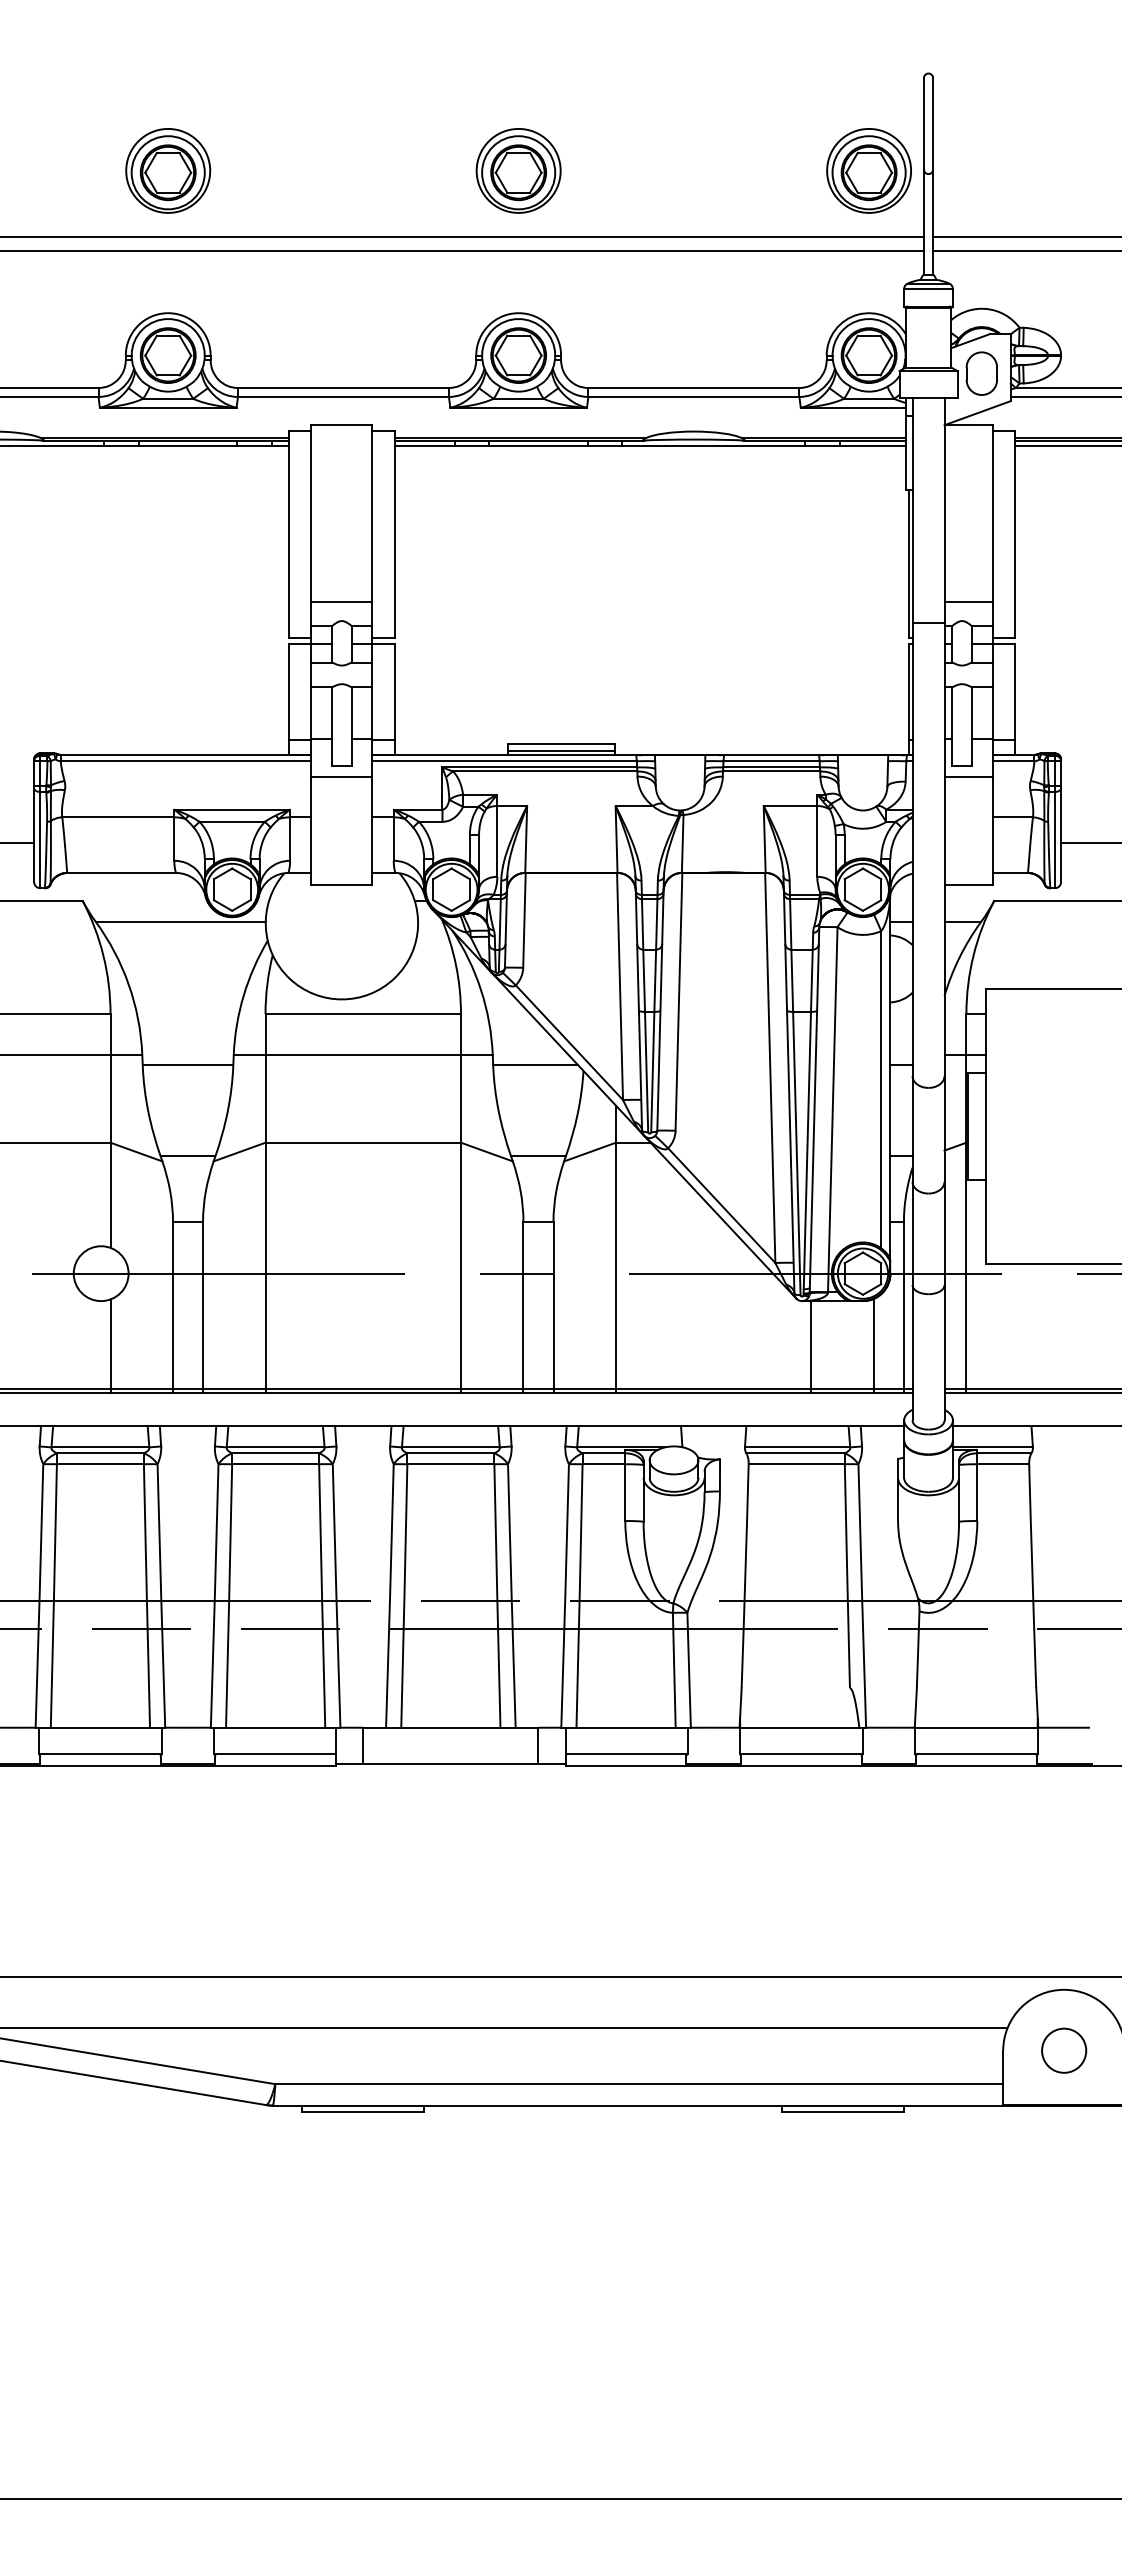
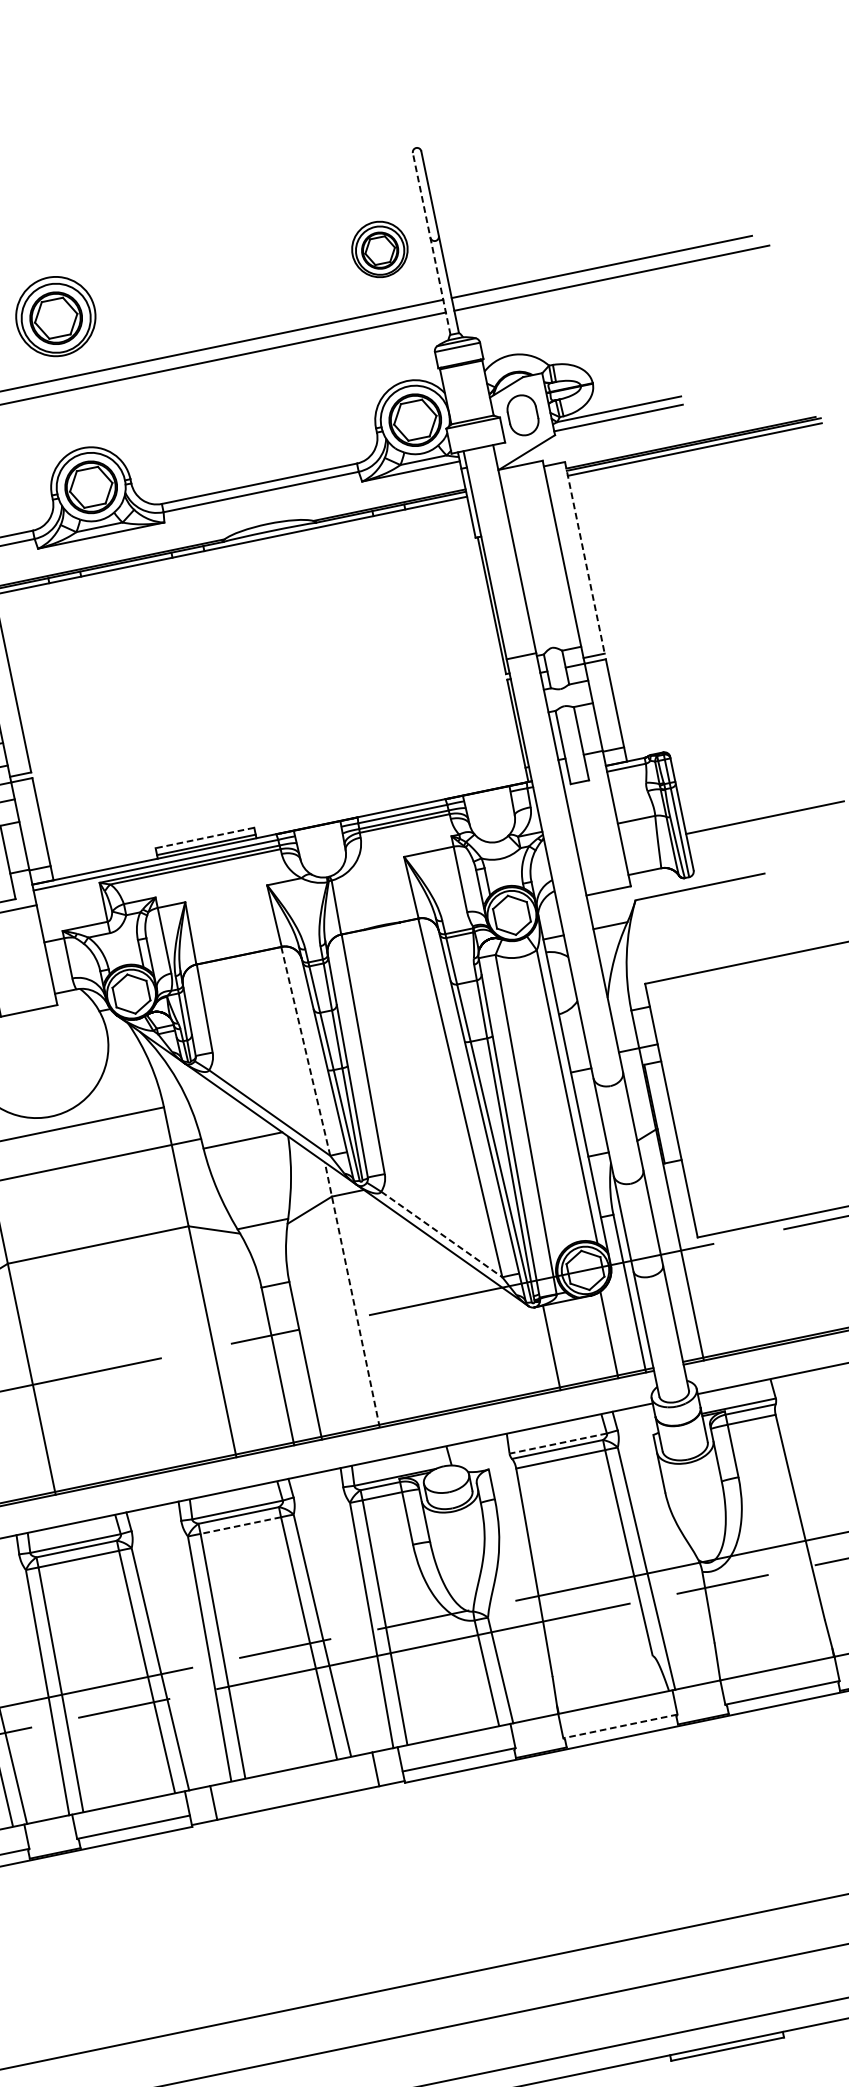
part: (868, 170) -> (379, 249), size x0.7
line: (923, 175) -> (431, 243), solid -> dashed
line: (1015, 534) -> (584, 557), solid -> dashed
line: (968, 601) -> (554, 628), removed
line: (560, 743) -> (204, 838), solid -> dashed
line: (968, 777) -> (588, 791), removed
line: (620, 986) -> (306, 1051), solid -> dashed
line: (721, 1205) -> (441, 1234), solid -> dashed
line: (615, 1248) -> (351, 1294), solid -> dashed
line: (797, 1447) -> (558, 1443), solid -> dashed
line: (450, 1464) -> (240, 1525), solid -> dashed
line: (801, 1753) -> (620, 1725), solid -> dashed

